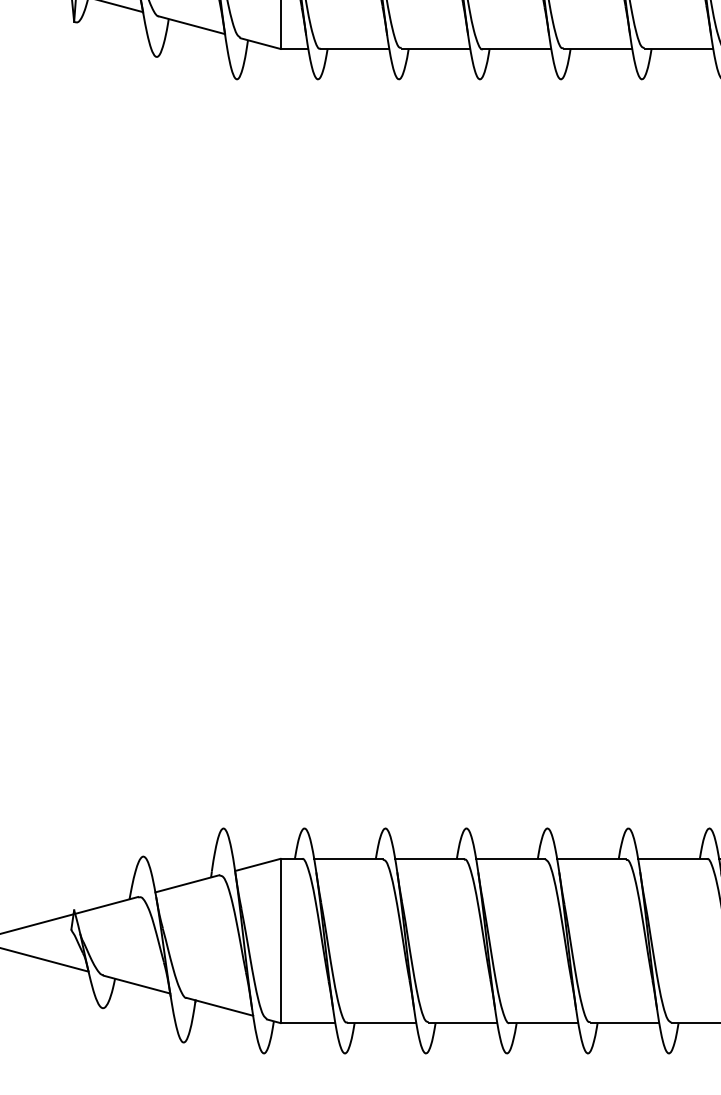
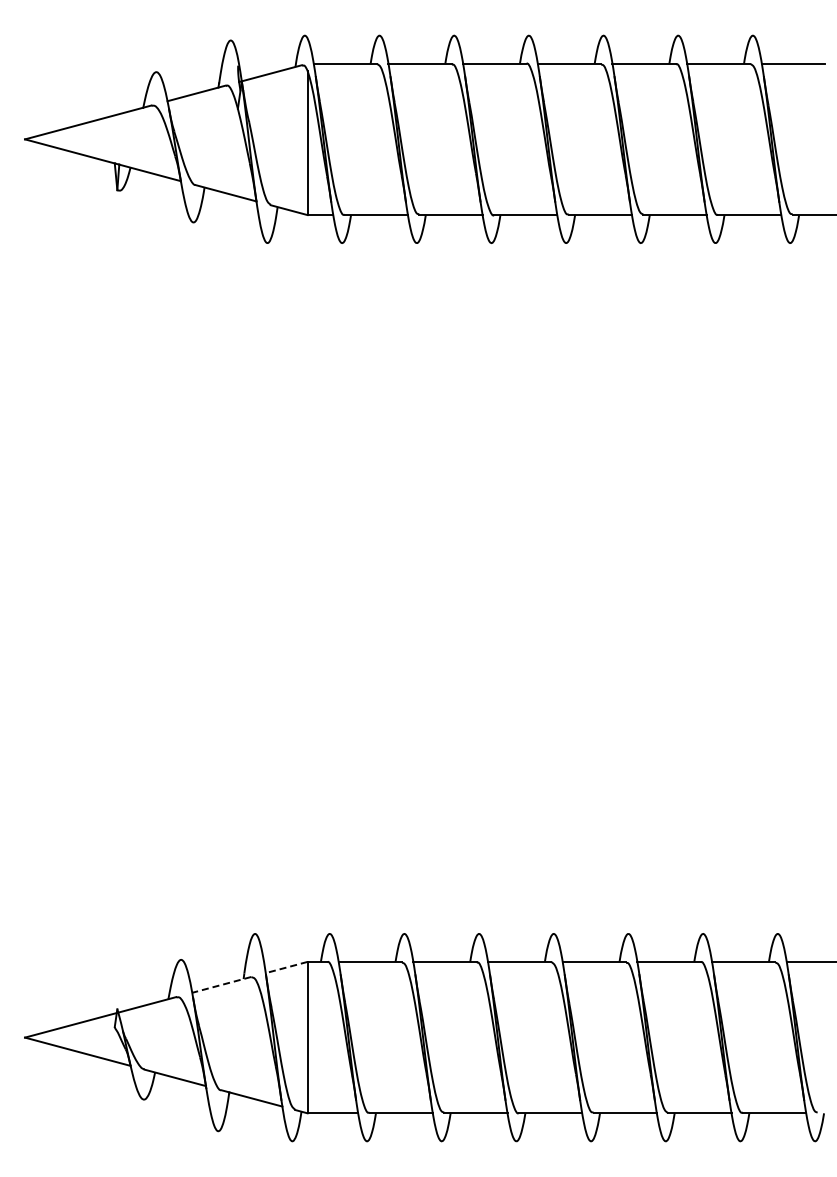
line: (257, 864) -> (286, 967), solid -> dashed
line: (187, 883) -> (221, 984), solid -> dashed

